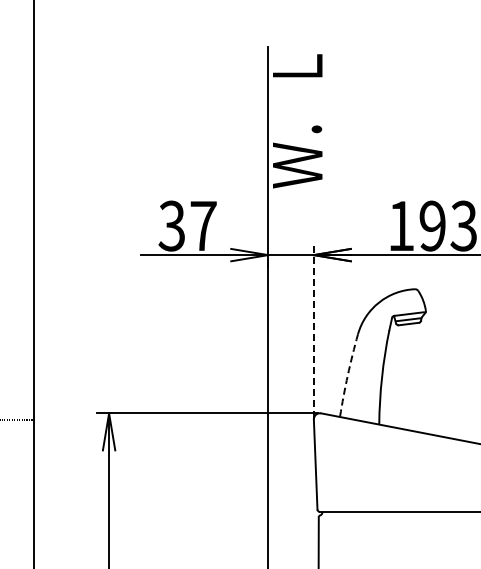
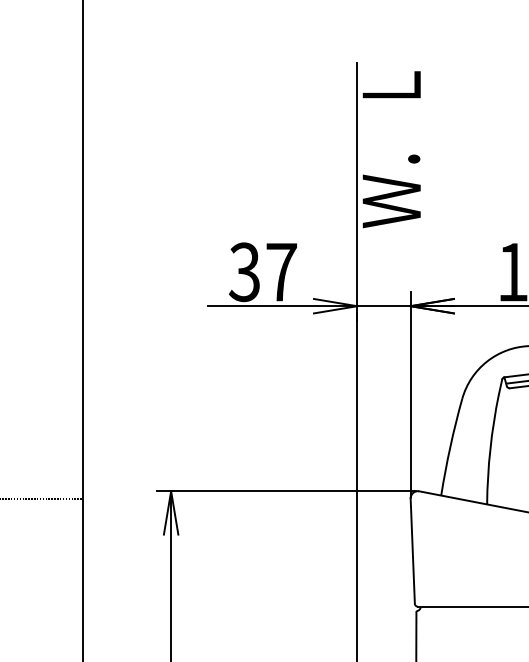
line: (313, 330) -> (410, 394), dashed -> solid
arc: (347, 375) -> (449, 447), dashed -> solid

